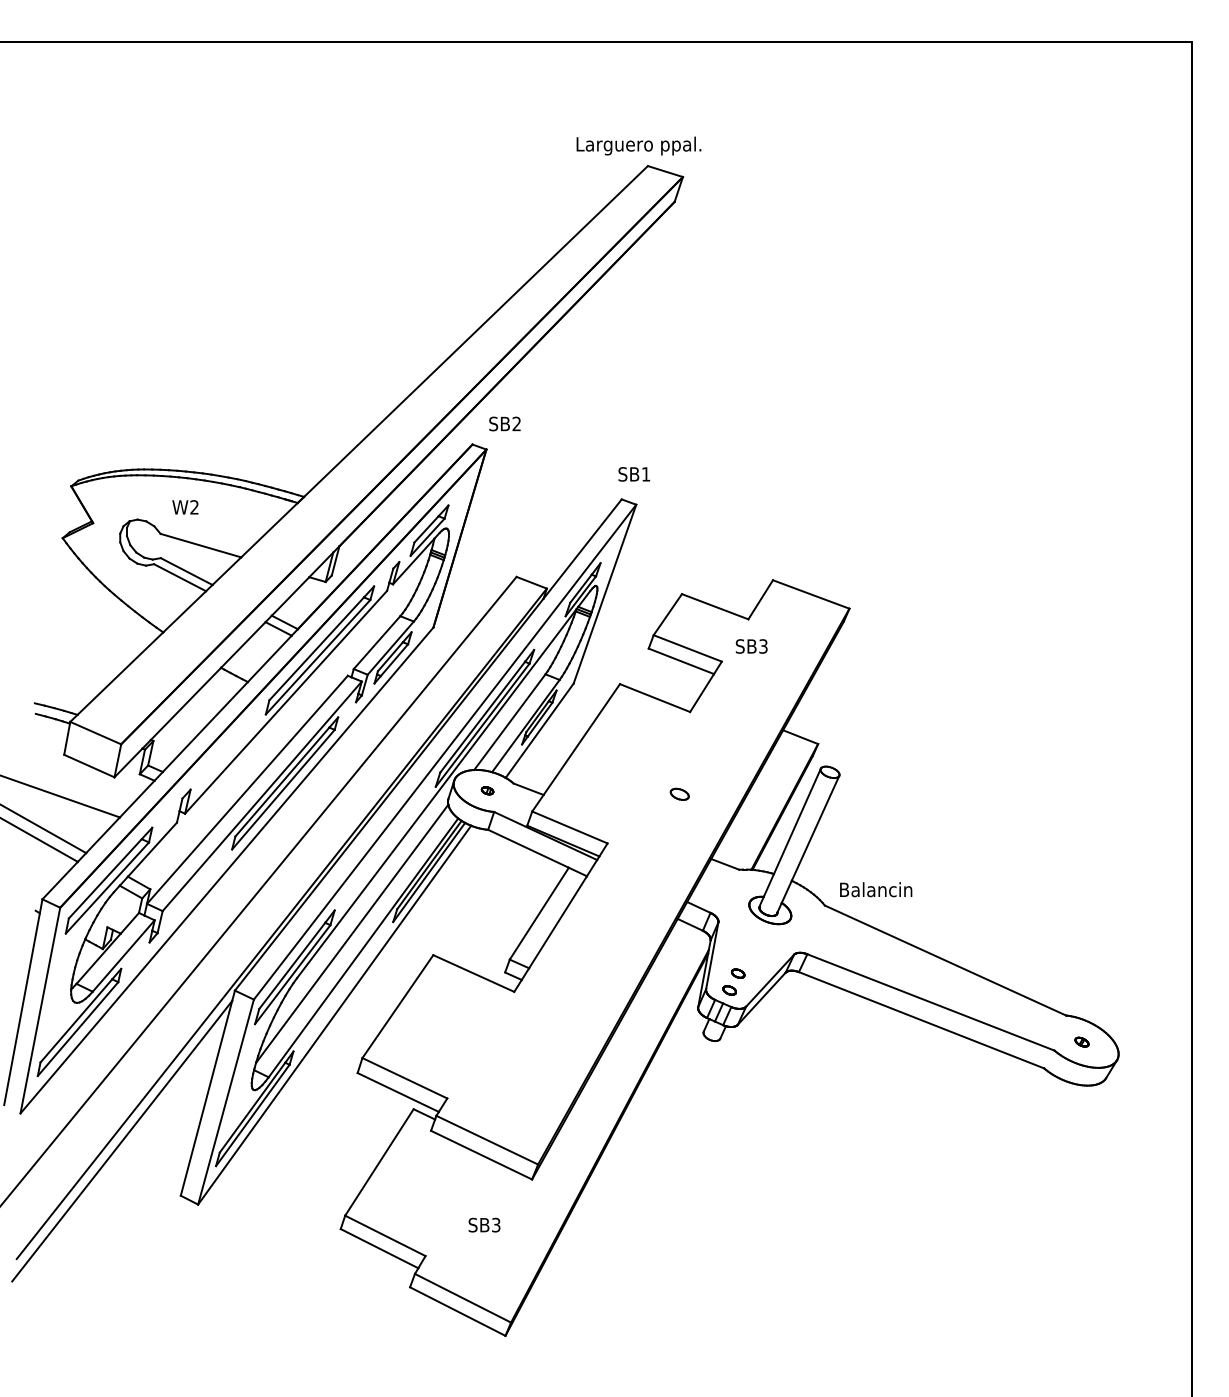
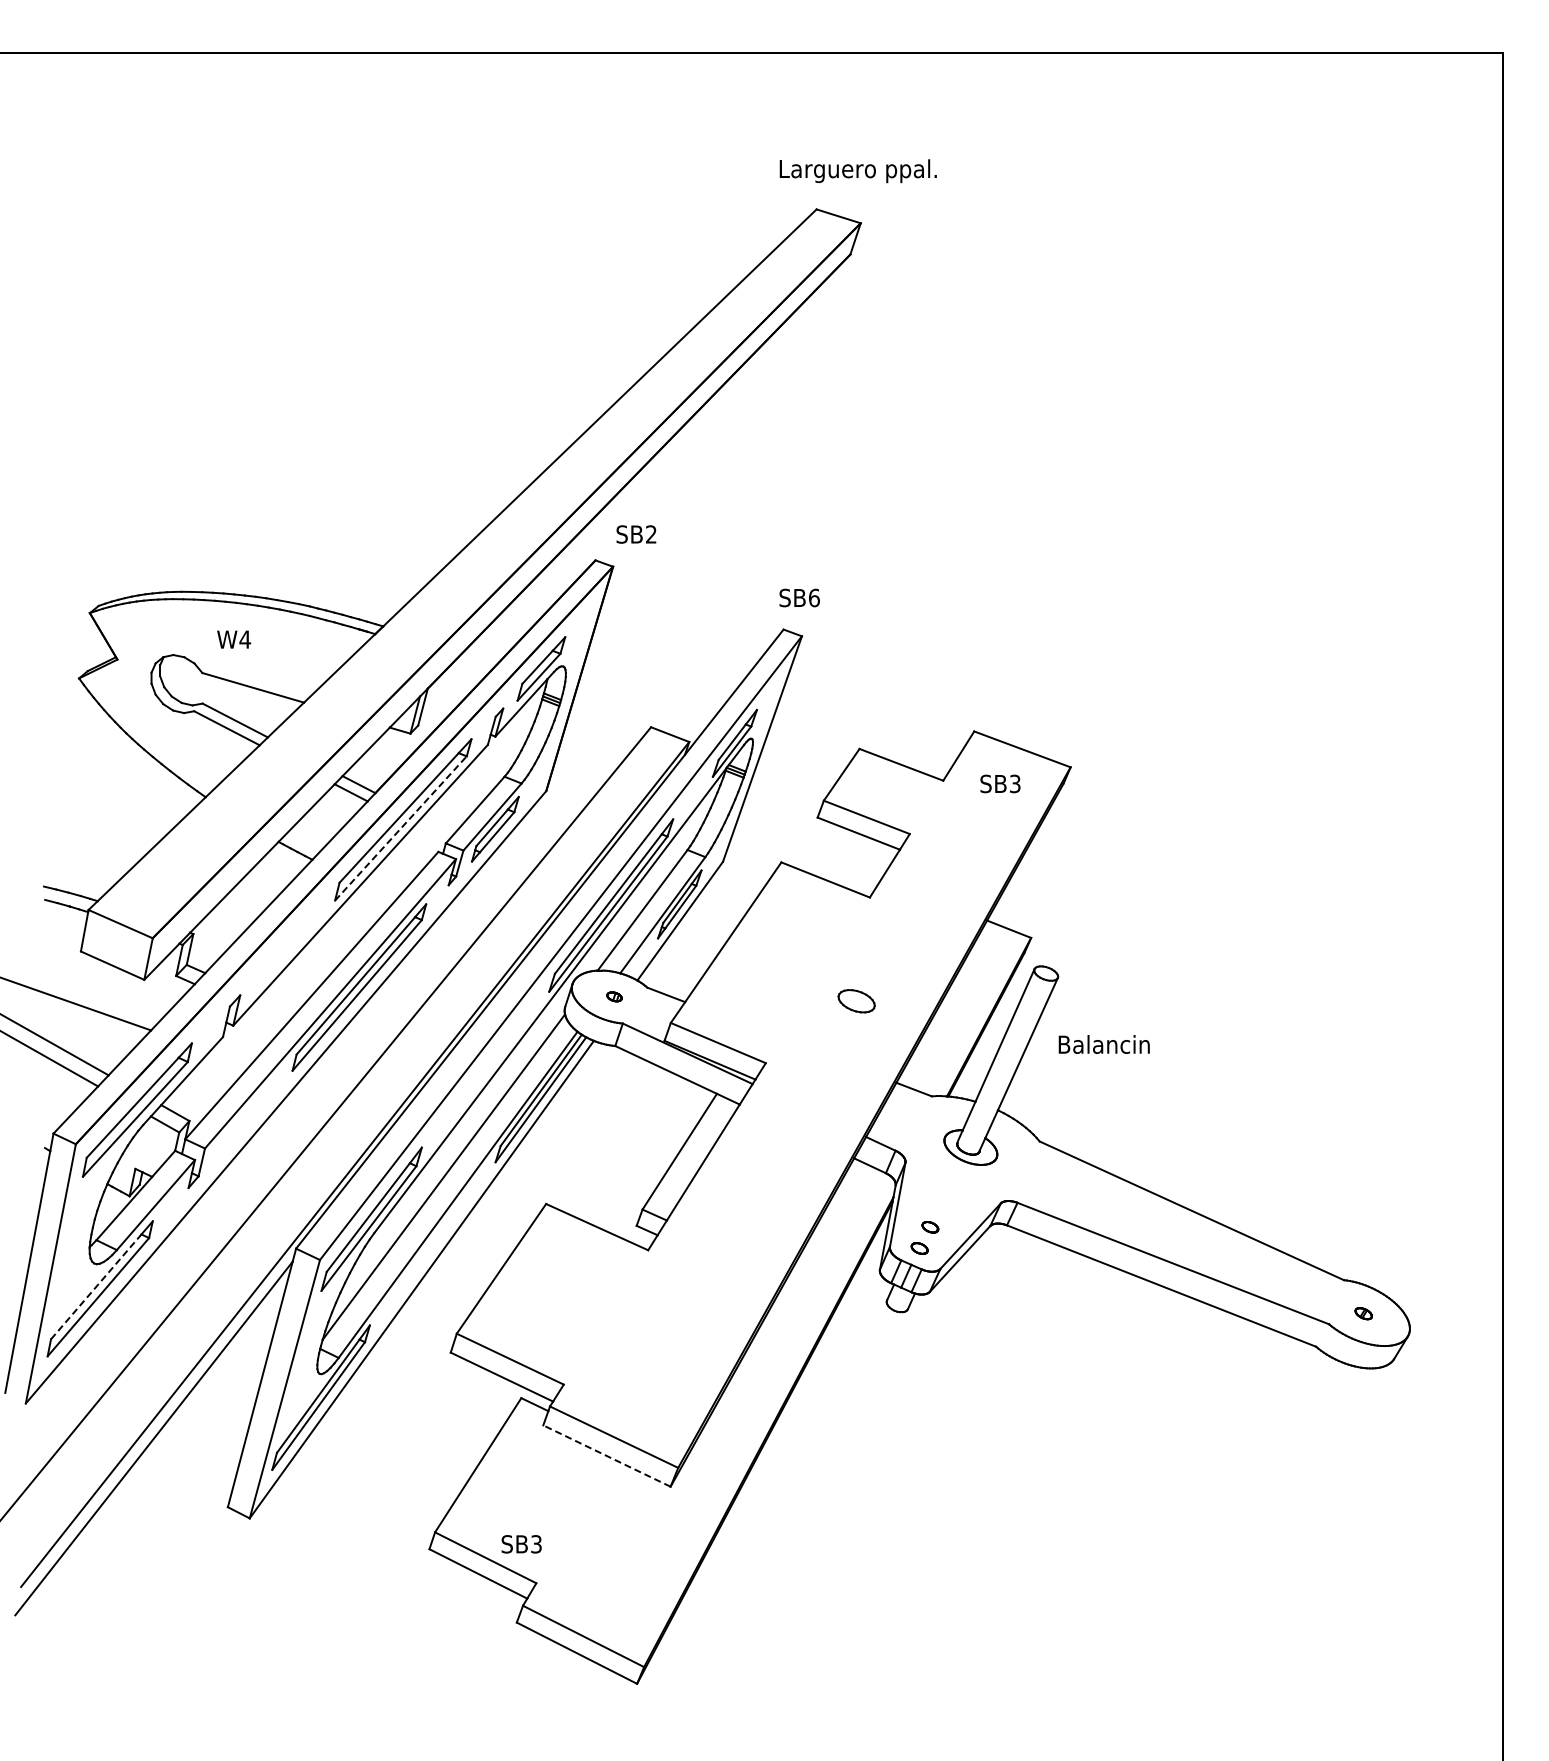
text: (638, 146) -> (857, 171), moved
text: (646, 473) -> (814, 597), SB1 -> SB6
text: (194, 507) -> (245, 639), W2 -> W4
text: (751, 646) -> (1000, 783), moved
line: (317, 657) -> (400, 828), solid -> dashed
part: (679, 794) -> (856, 1001), size x1.6
text: (875, 889) -> (1103, 1044), moved
line: (76, 1020) -> (96, 1286), solid -> dashed
line: (481, 1155) -> (606, 1456), solid -> dashed
text: (484, 1225) -> (521, 1544), moved

